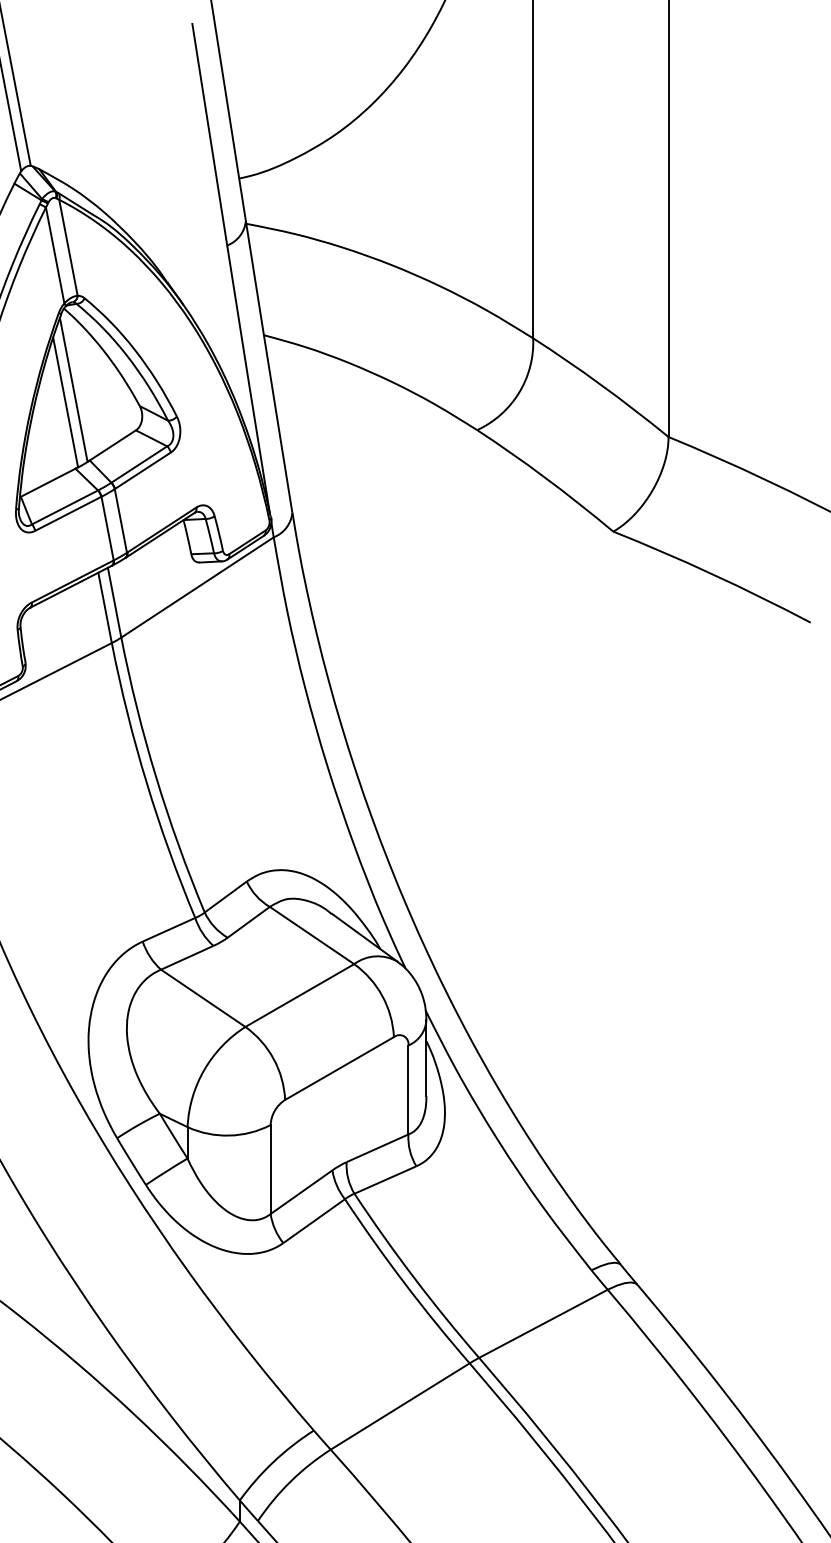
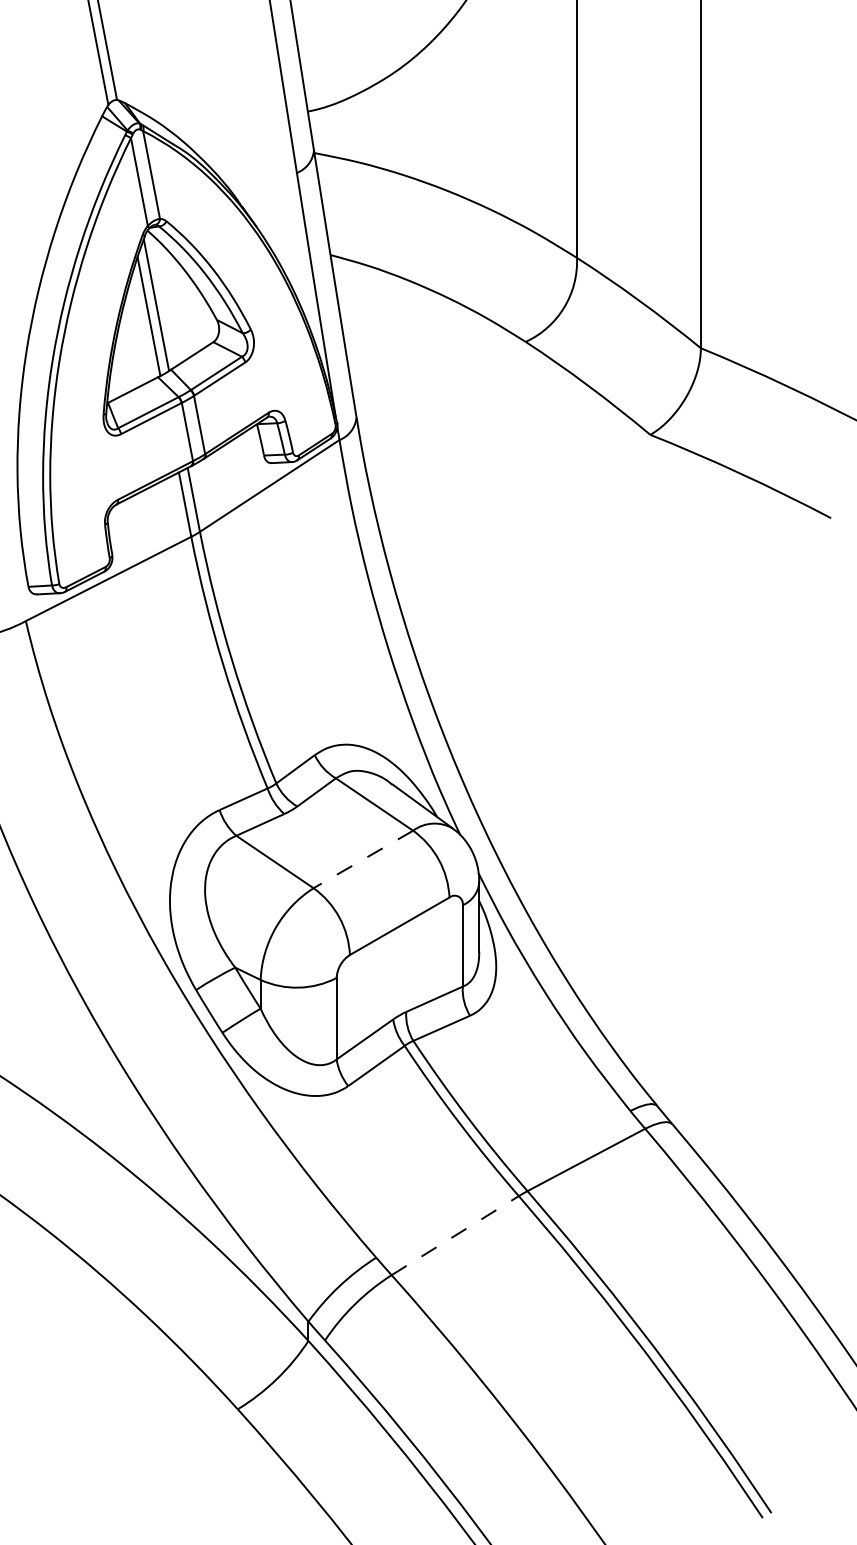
line: (298, 995) -> (362, 859), solid -> dashed
line: (400, 1406) -> (455, 1235), solid -> dashed

